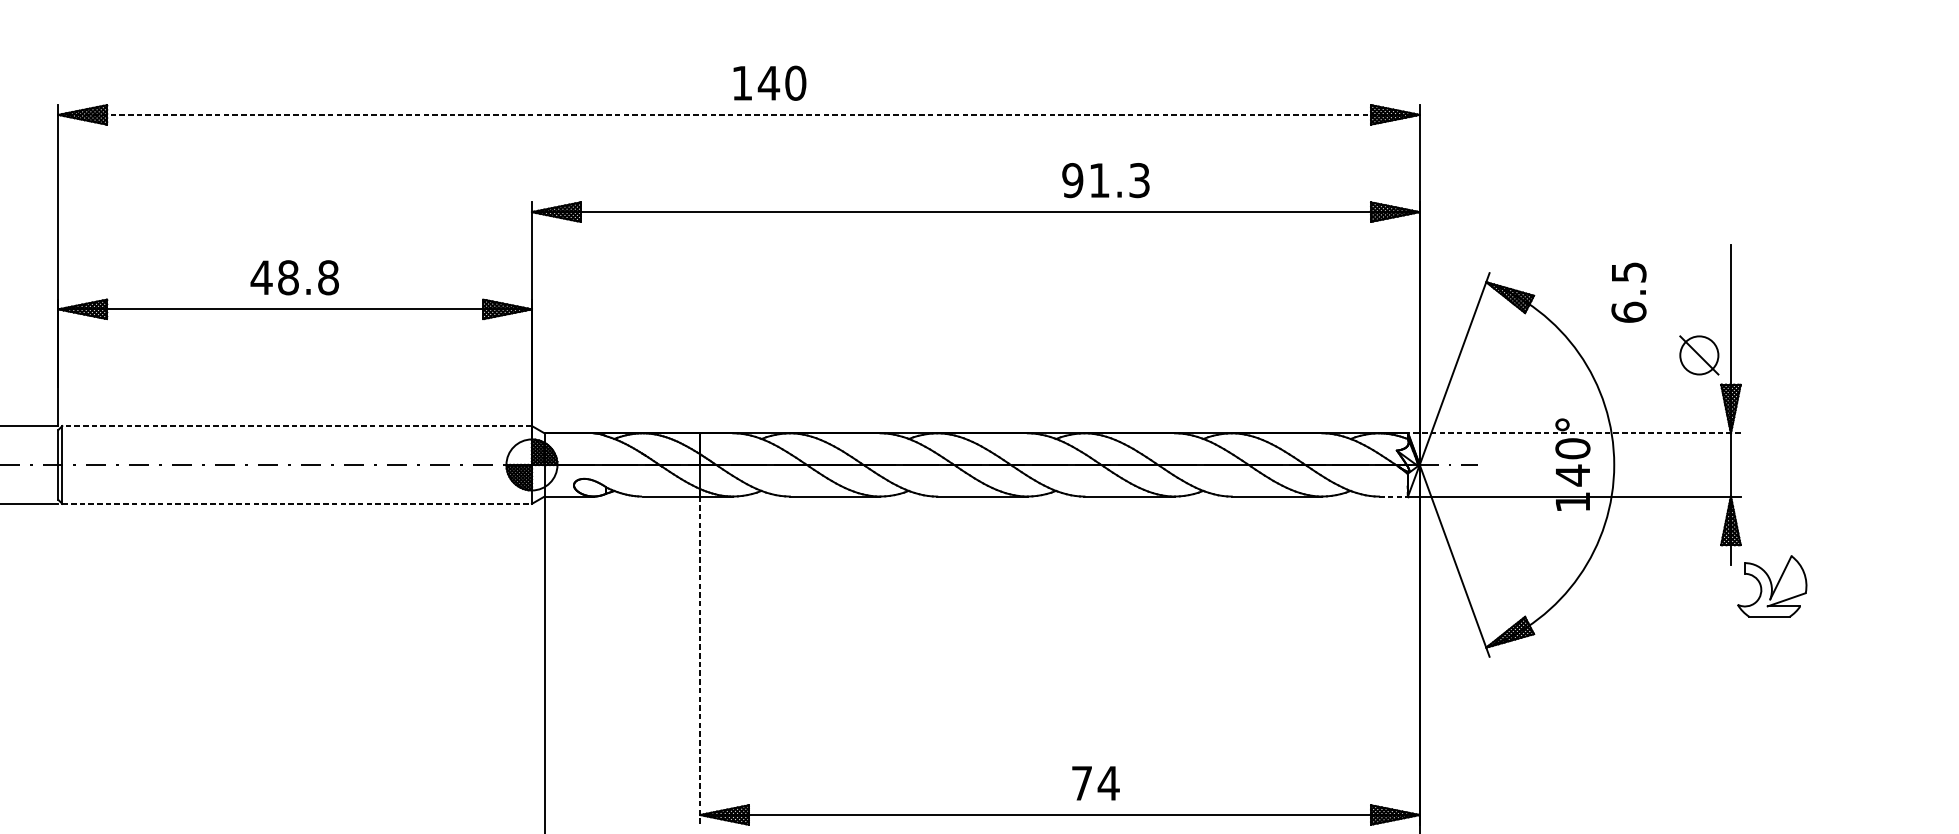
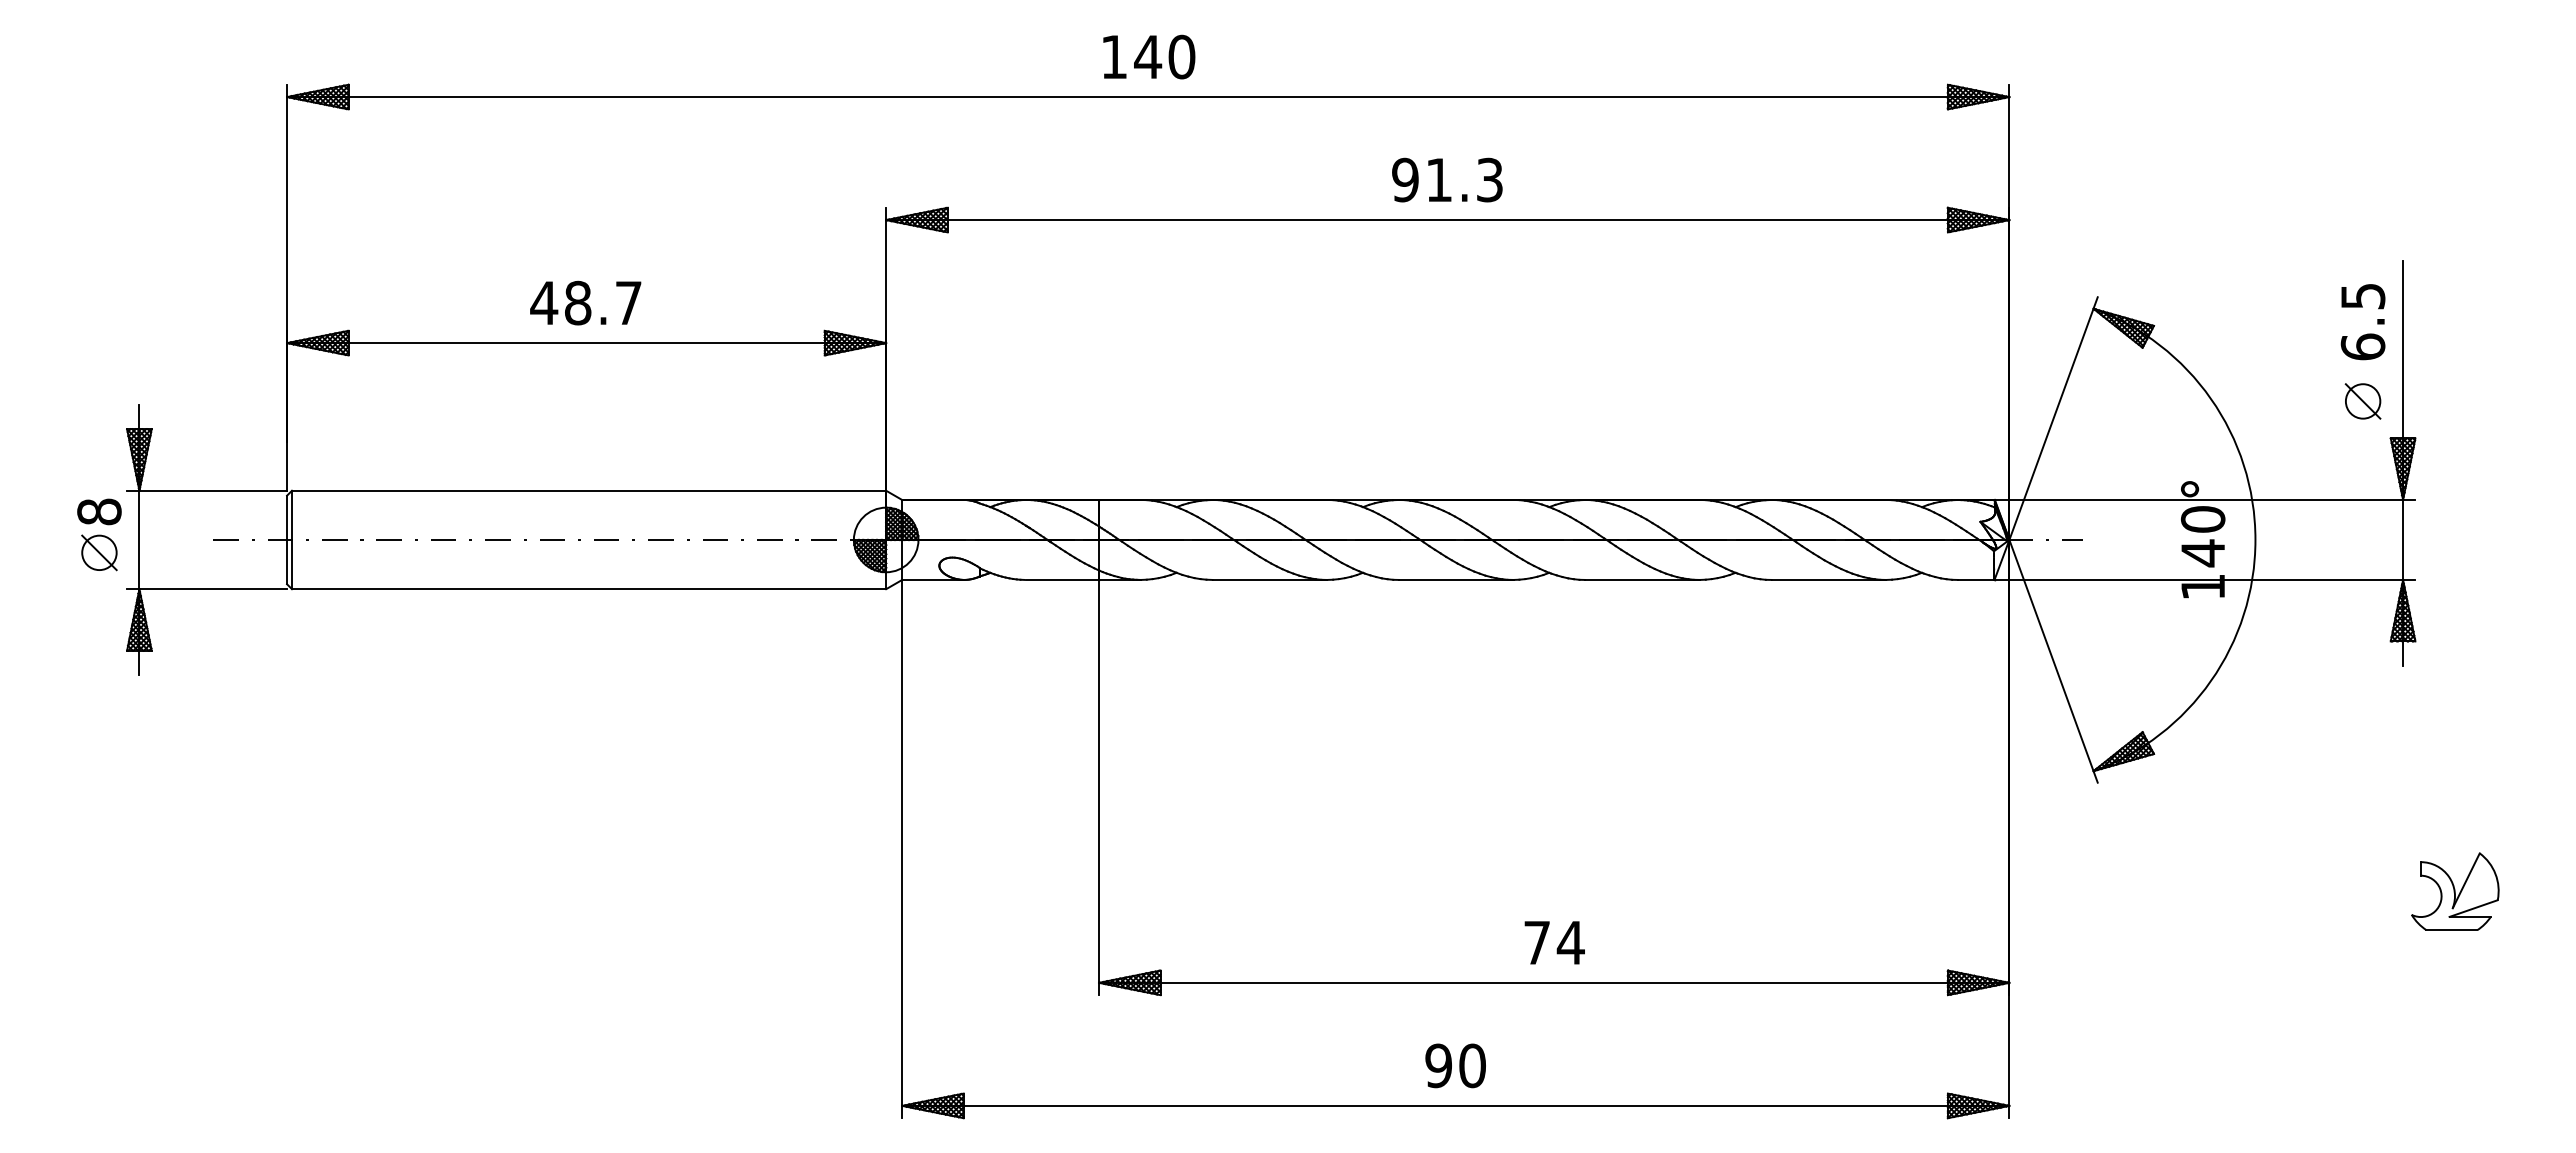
text: (770, 82) -> (1149, 56), moved
line: (739, 115) -> (1148, 97), dashed -> solid
text: (1106, 180) -> (1447, 179), moved
text: (328, 277) -> (628, 302), 48.8 -> 48.7
text: (1628, 293) -> (2362, 322), moved
part: (1698, 355) -> (2362, 401), size x0.71
line: (296, 425) -> (588, 490), dashed -> solid
line: (1573, 432) -> (2204, 499), dashed -> solid
line: (1393, 496) -> (1976, 579), dashed -> solid
line: (297, 504) -> (589, 589), dashed -> solid
part: (1772, 586) -> (2455, 891), moved
line: (700, 660) -> (1099, 787), dashed -> solid
text: (1095, 783) -> (1554, 942), moved

